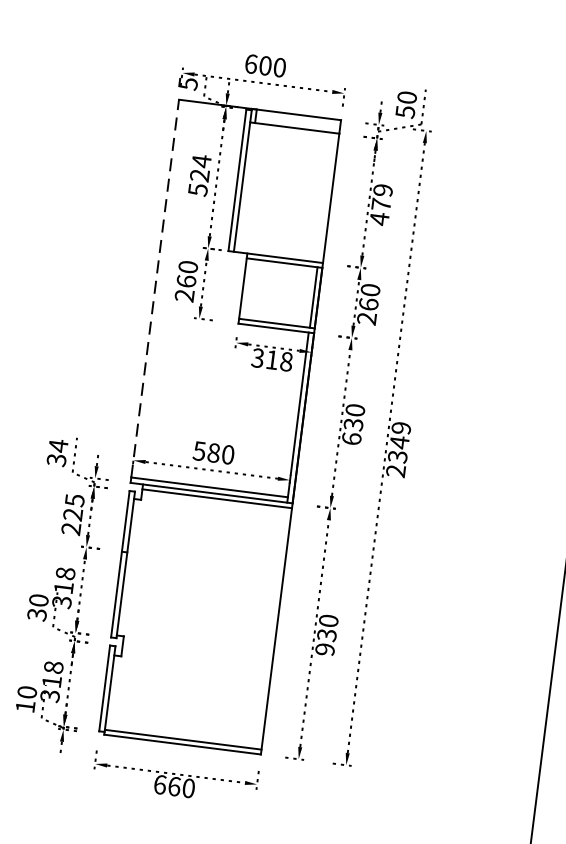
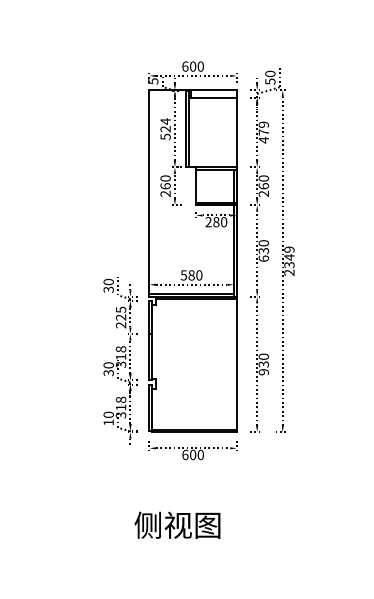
line: (155, 289) -> (149, 192), dashed -> solid
text: (272, 360) -> (216, 222), 318 -> 280
text: (58, 444) -> (108, 281), 34 -> 30
text: (175, 785) -> (193, 454), 660 -> 600

